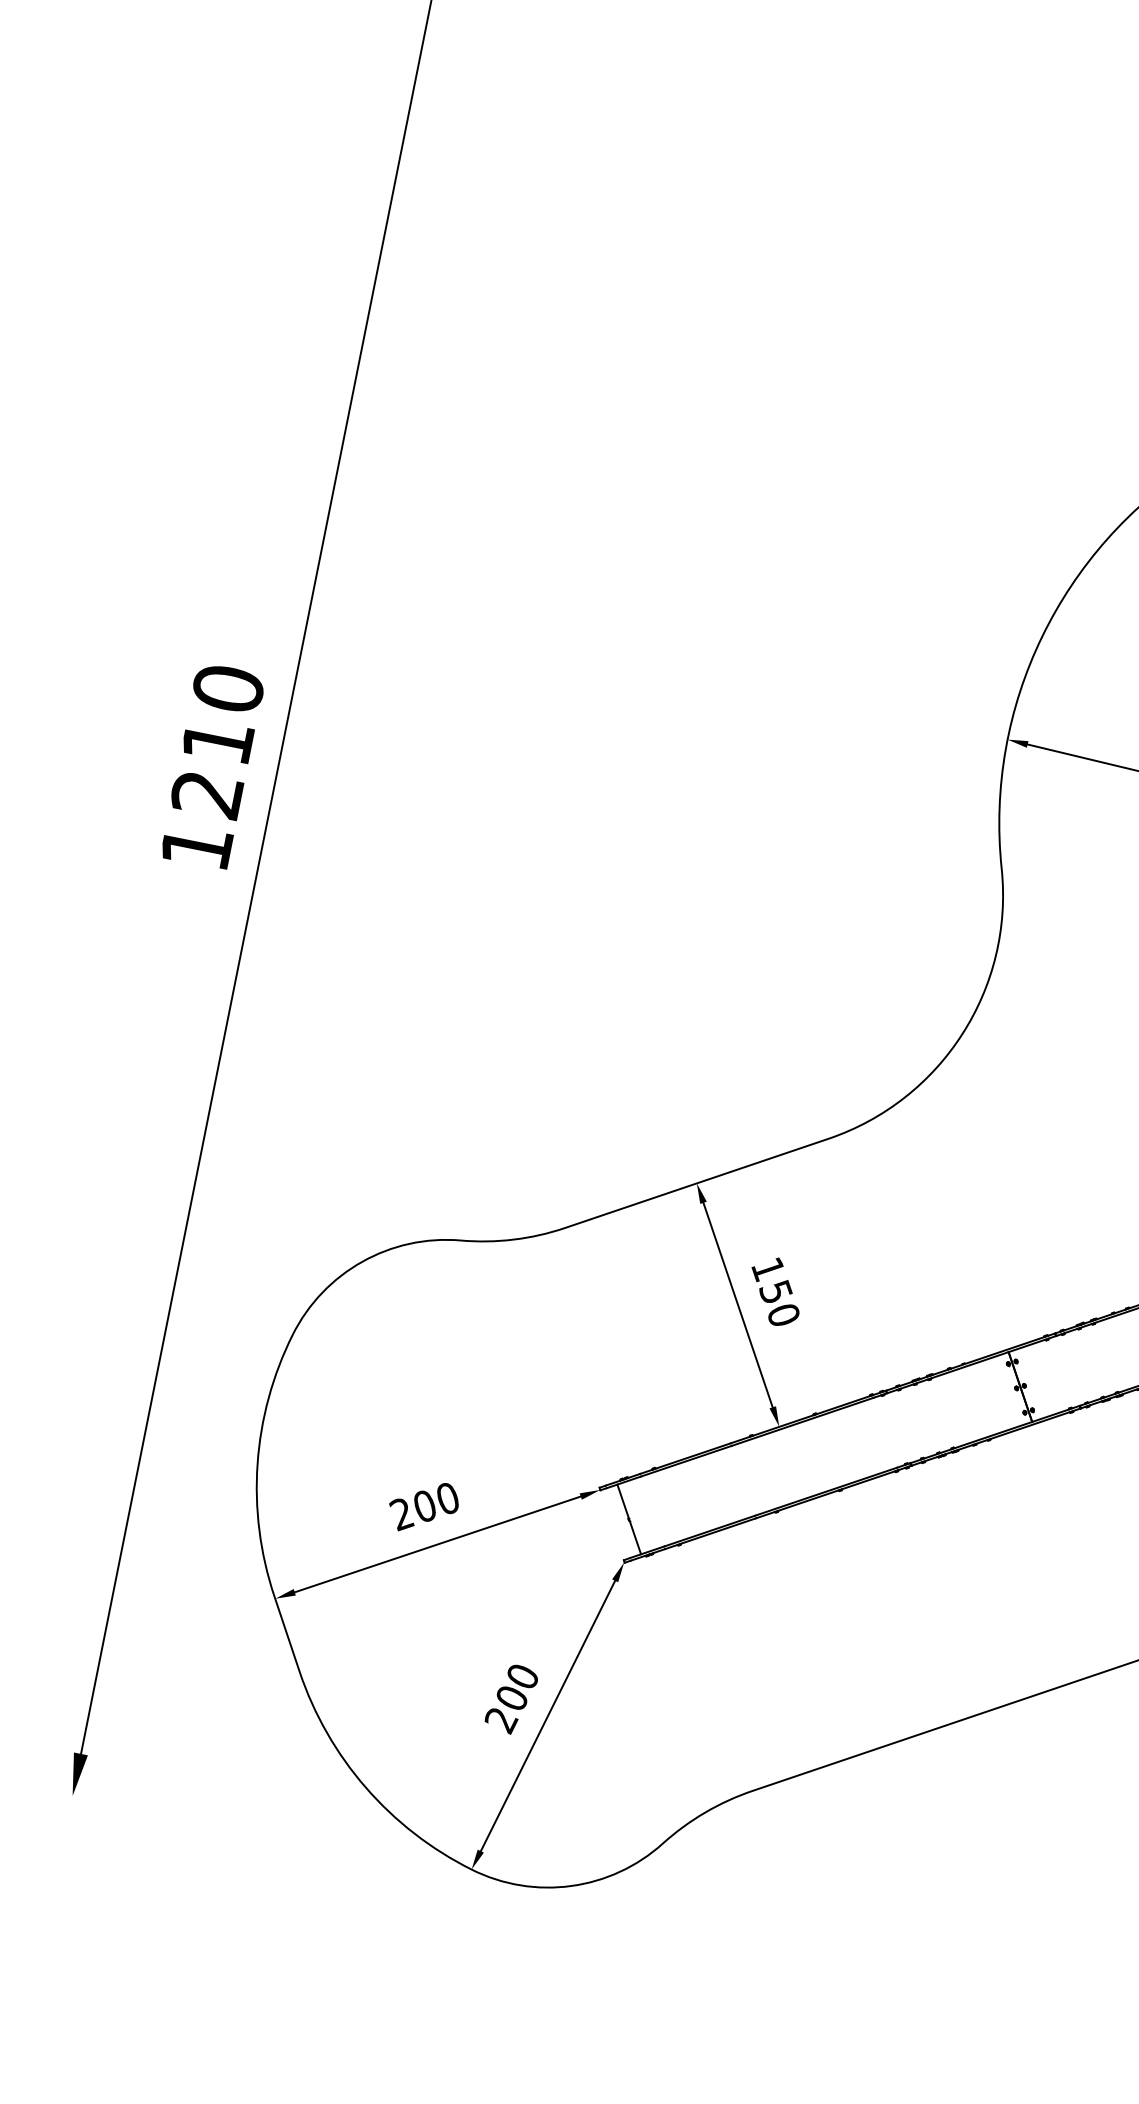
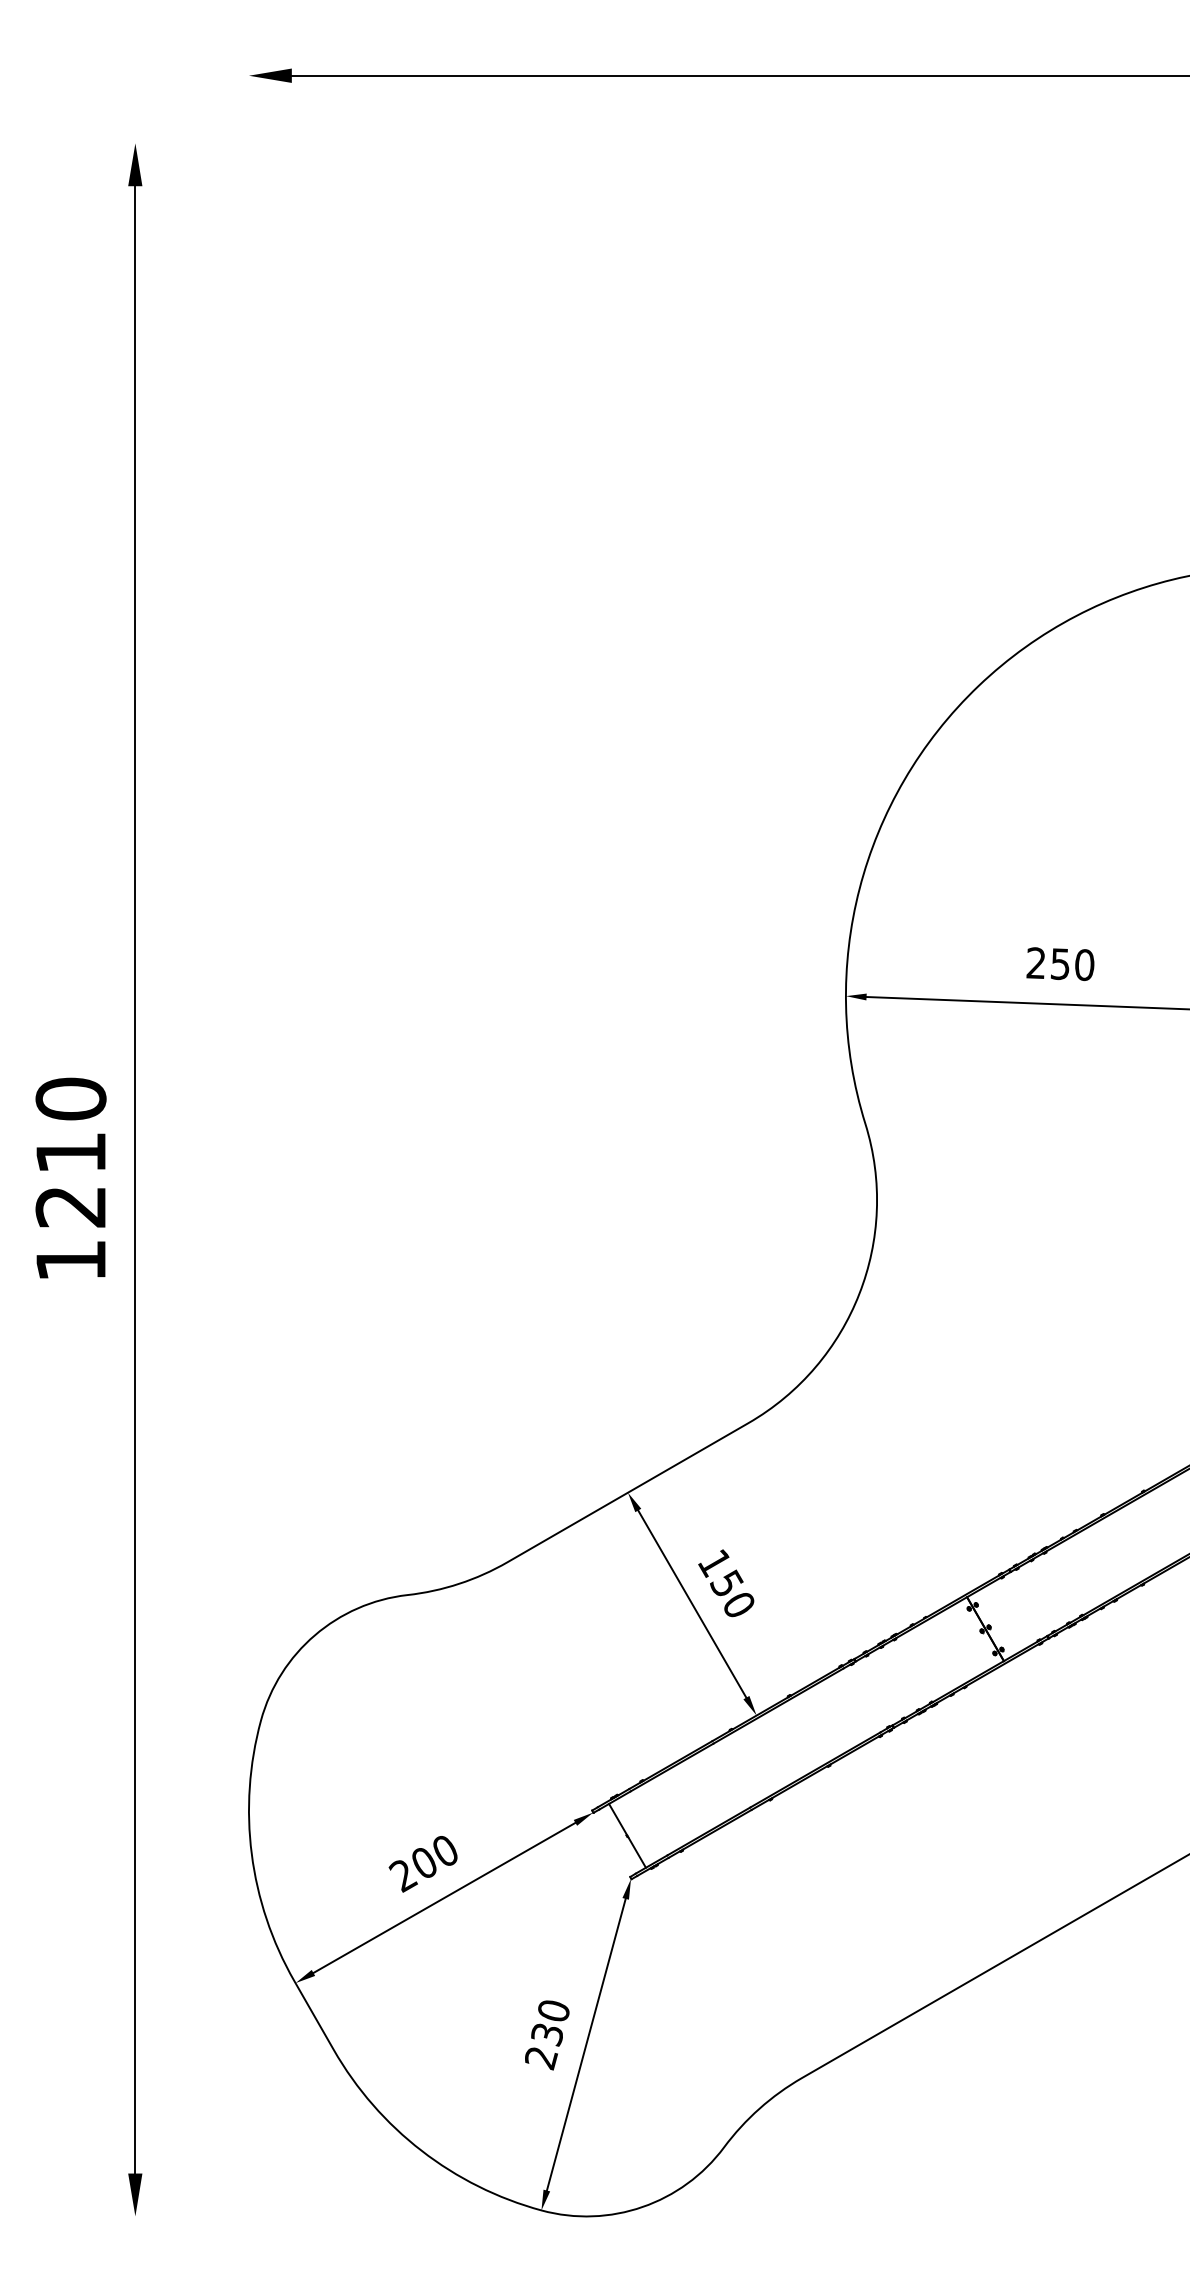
text: (511, 1698) -> (547, 2034), 200 -> 230

